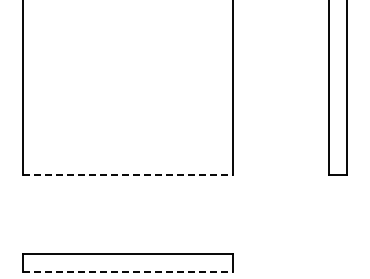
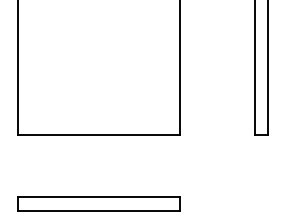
line: (128, 174) -> (99, 135), dashed -> solid
line: (128, 272) -> (99, 210), dashed -> solid

